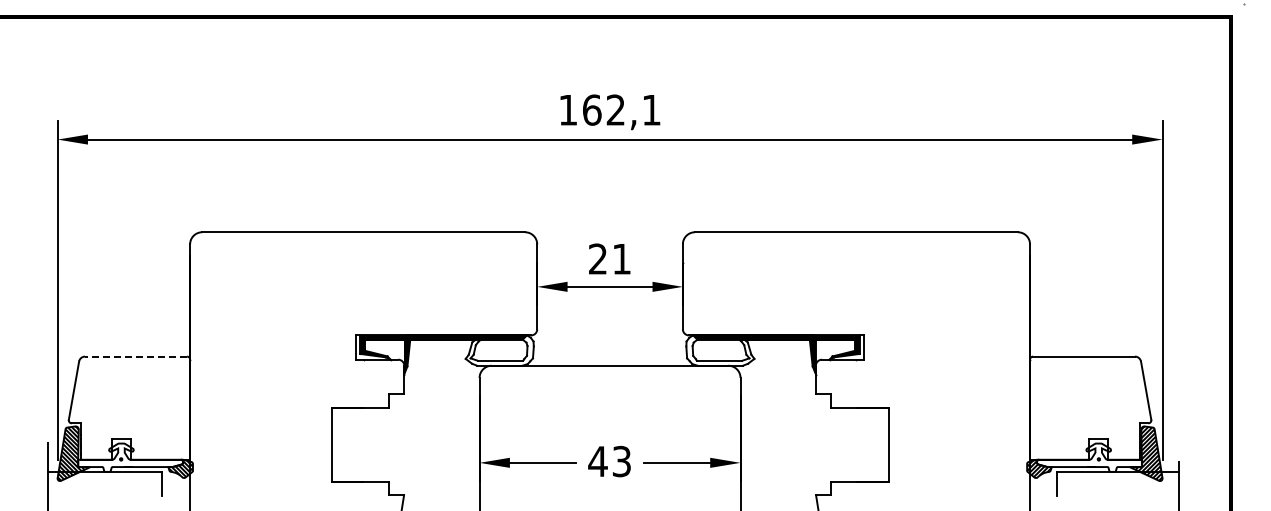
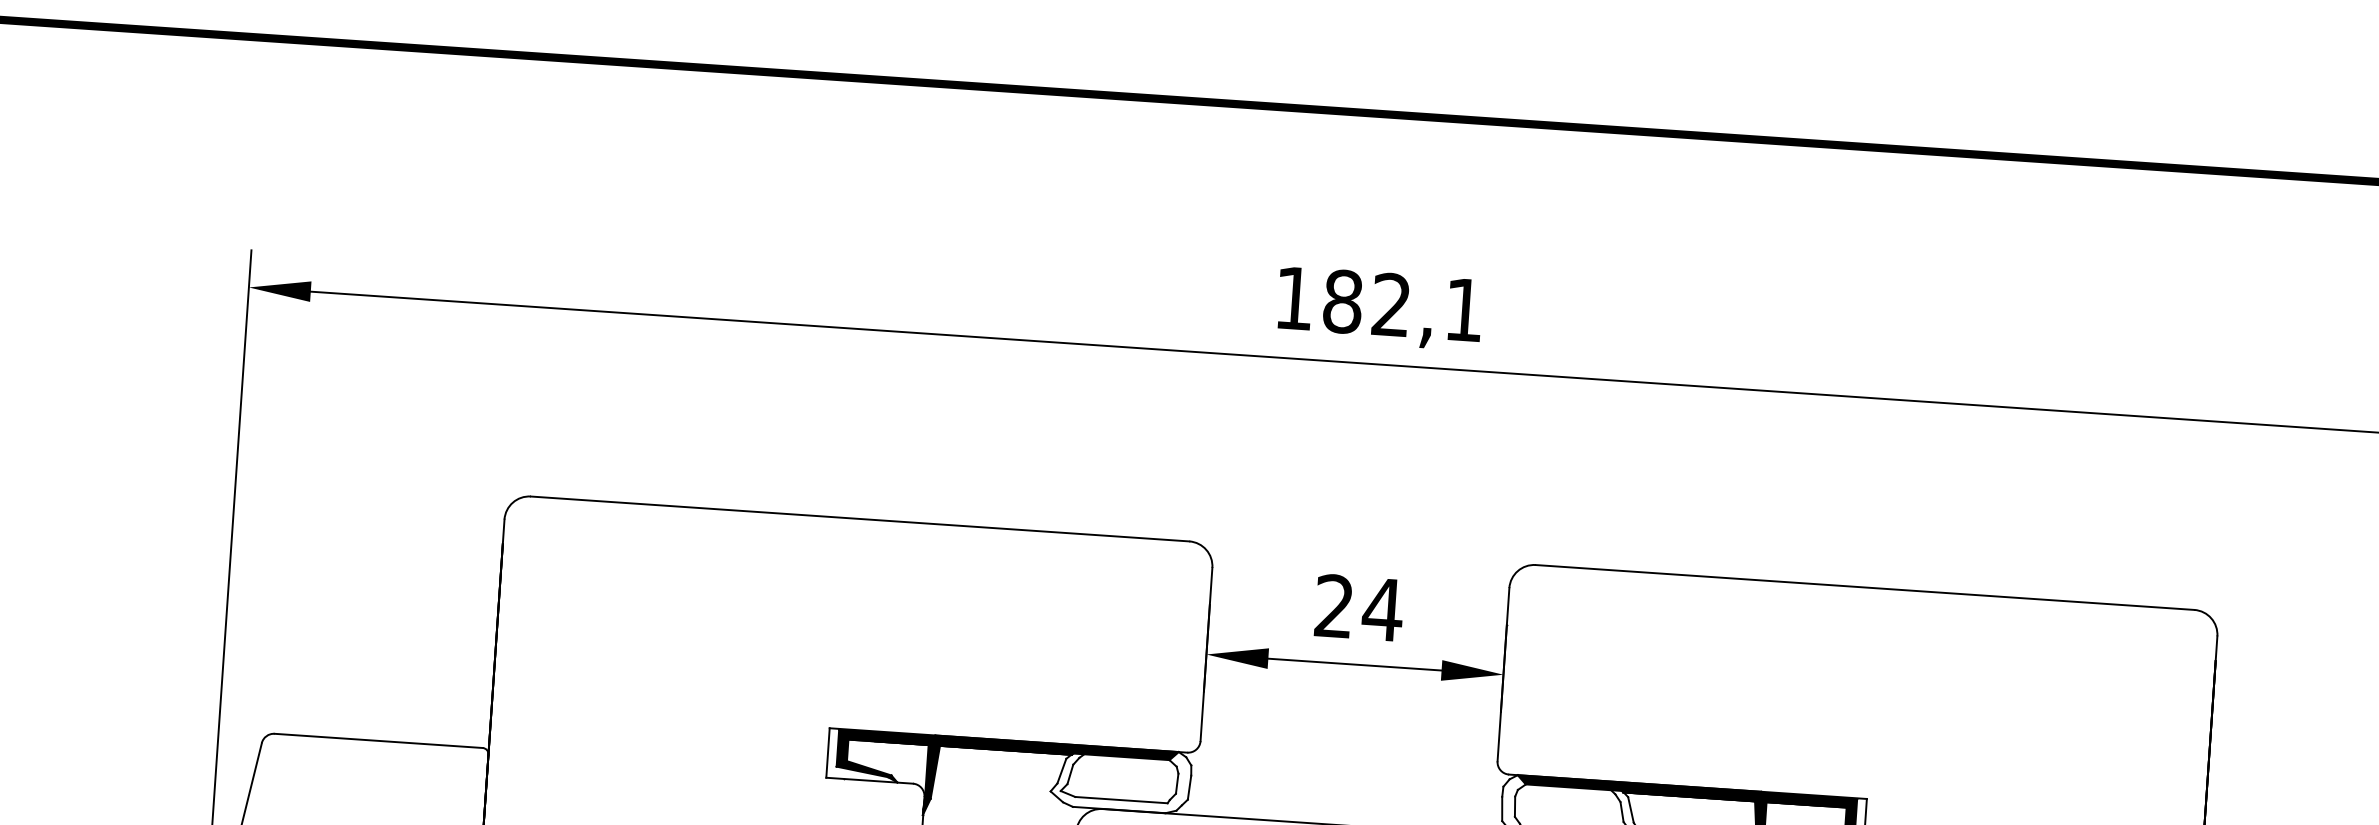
text: (591, 109) -> (1341, 300), 162,1 -> 182,1
text: (621, 259) -> (1382, 610), 21 -> 24
line: (135, 356) -> (377, 740), dashed -> solid

